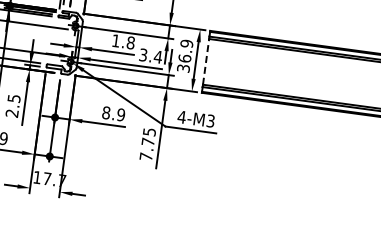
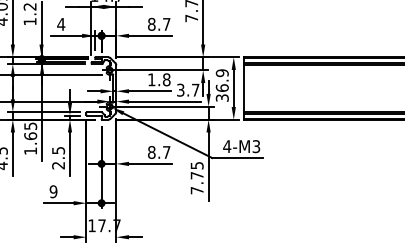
text: (158, 56) -> (195, 89), 3.4 -> 3.7
line: (205, 61) -> (243, 88), dashed -> solid
text: (120, 114) -> (166, 152), 8.9 -> 8.7

